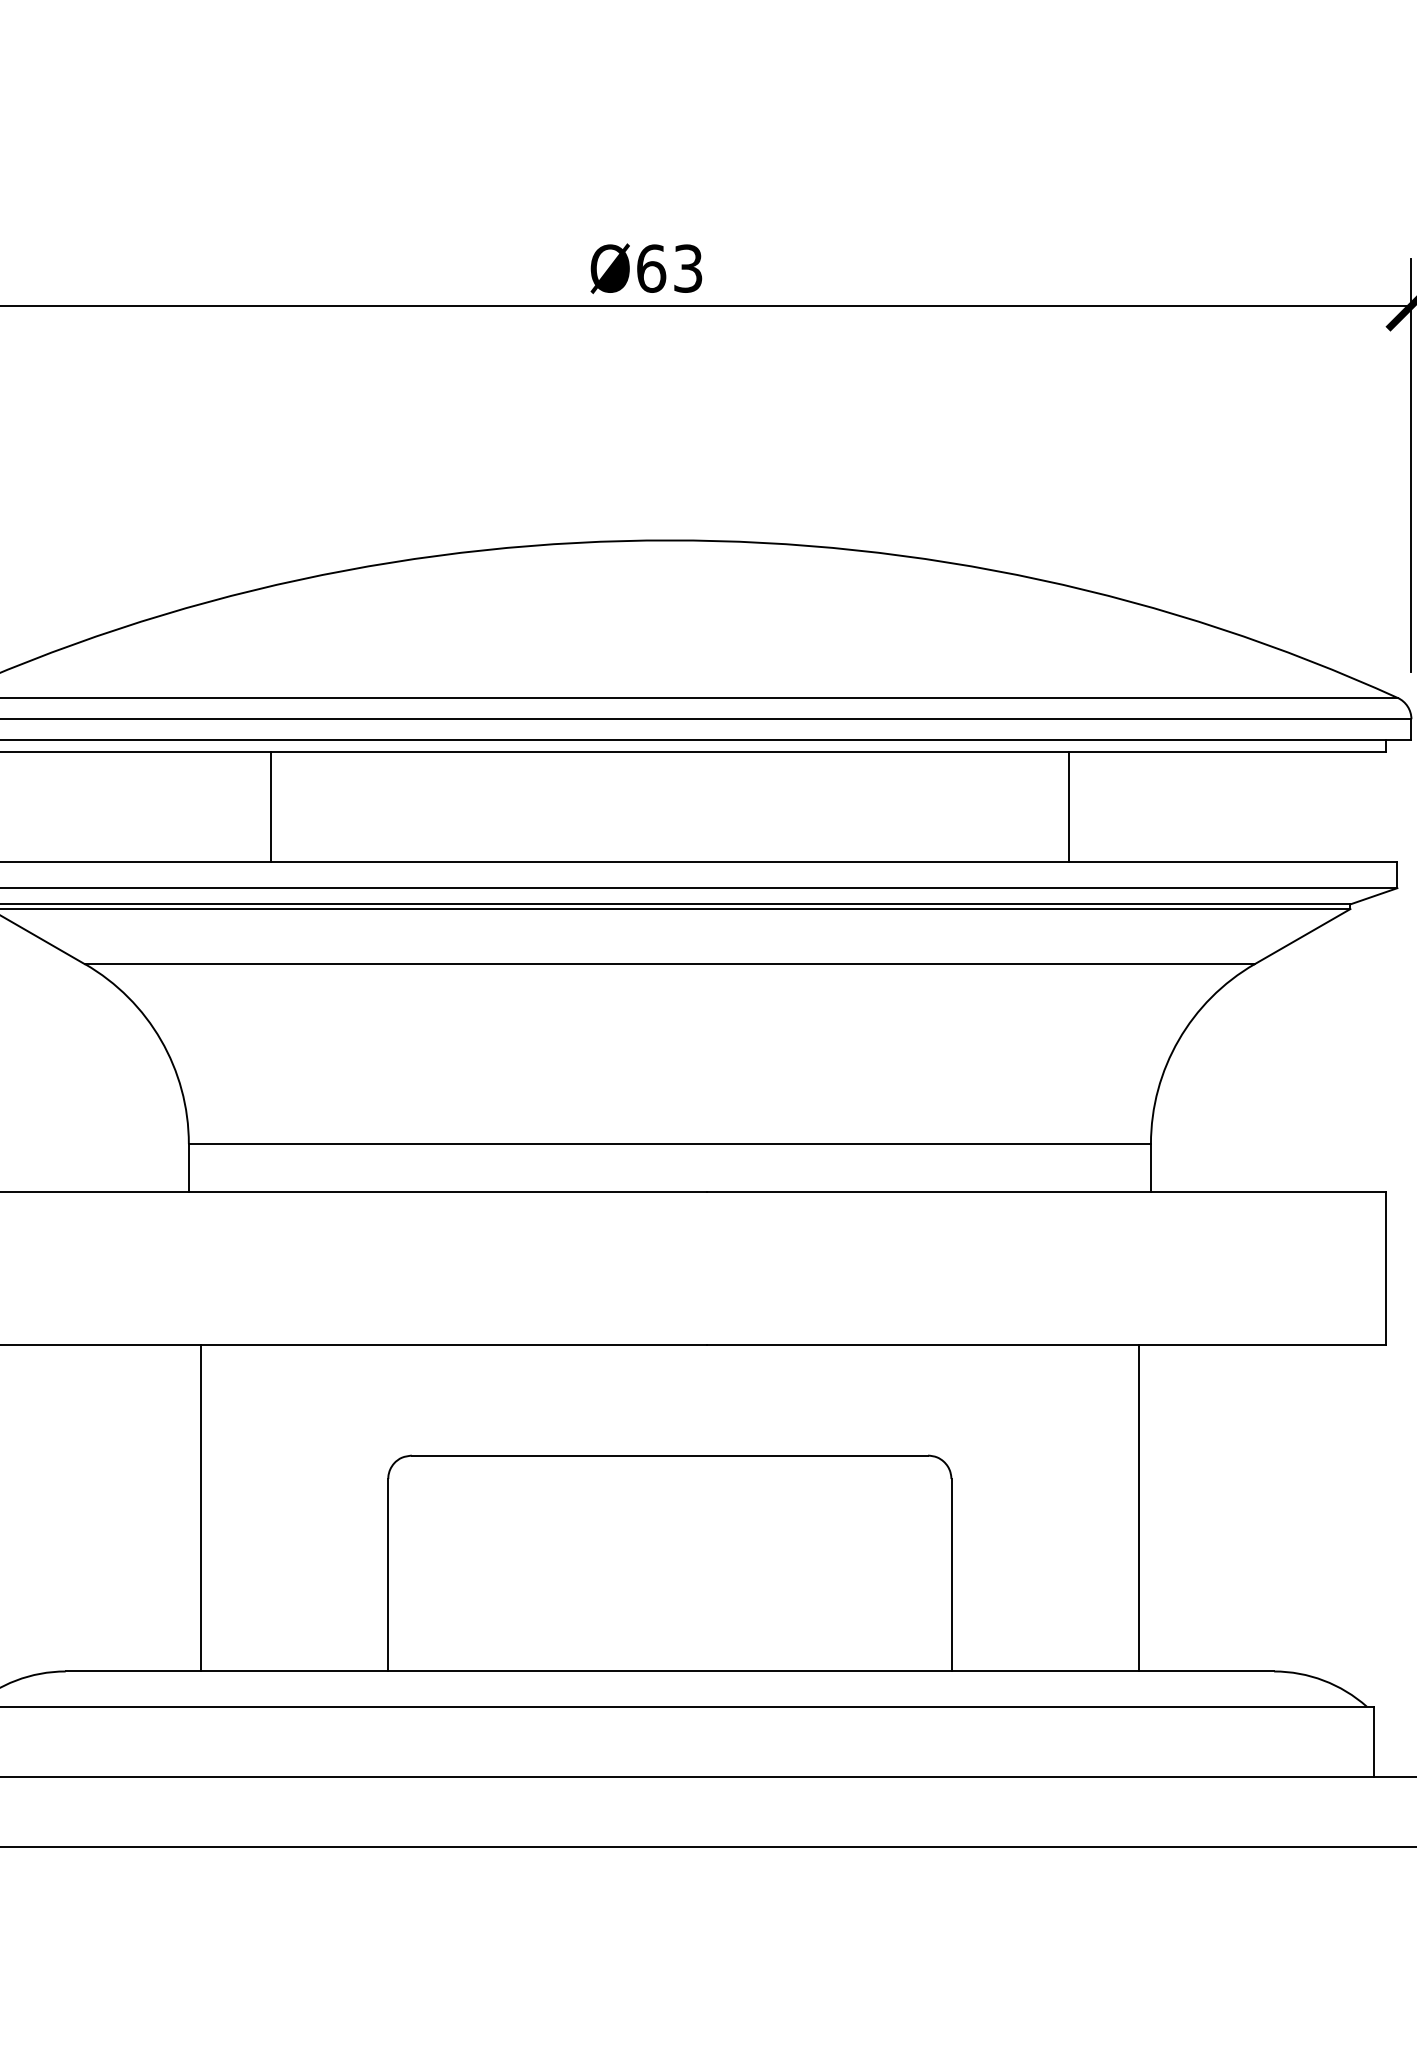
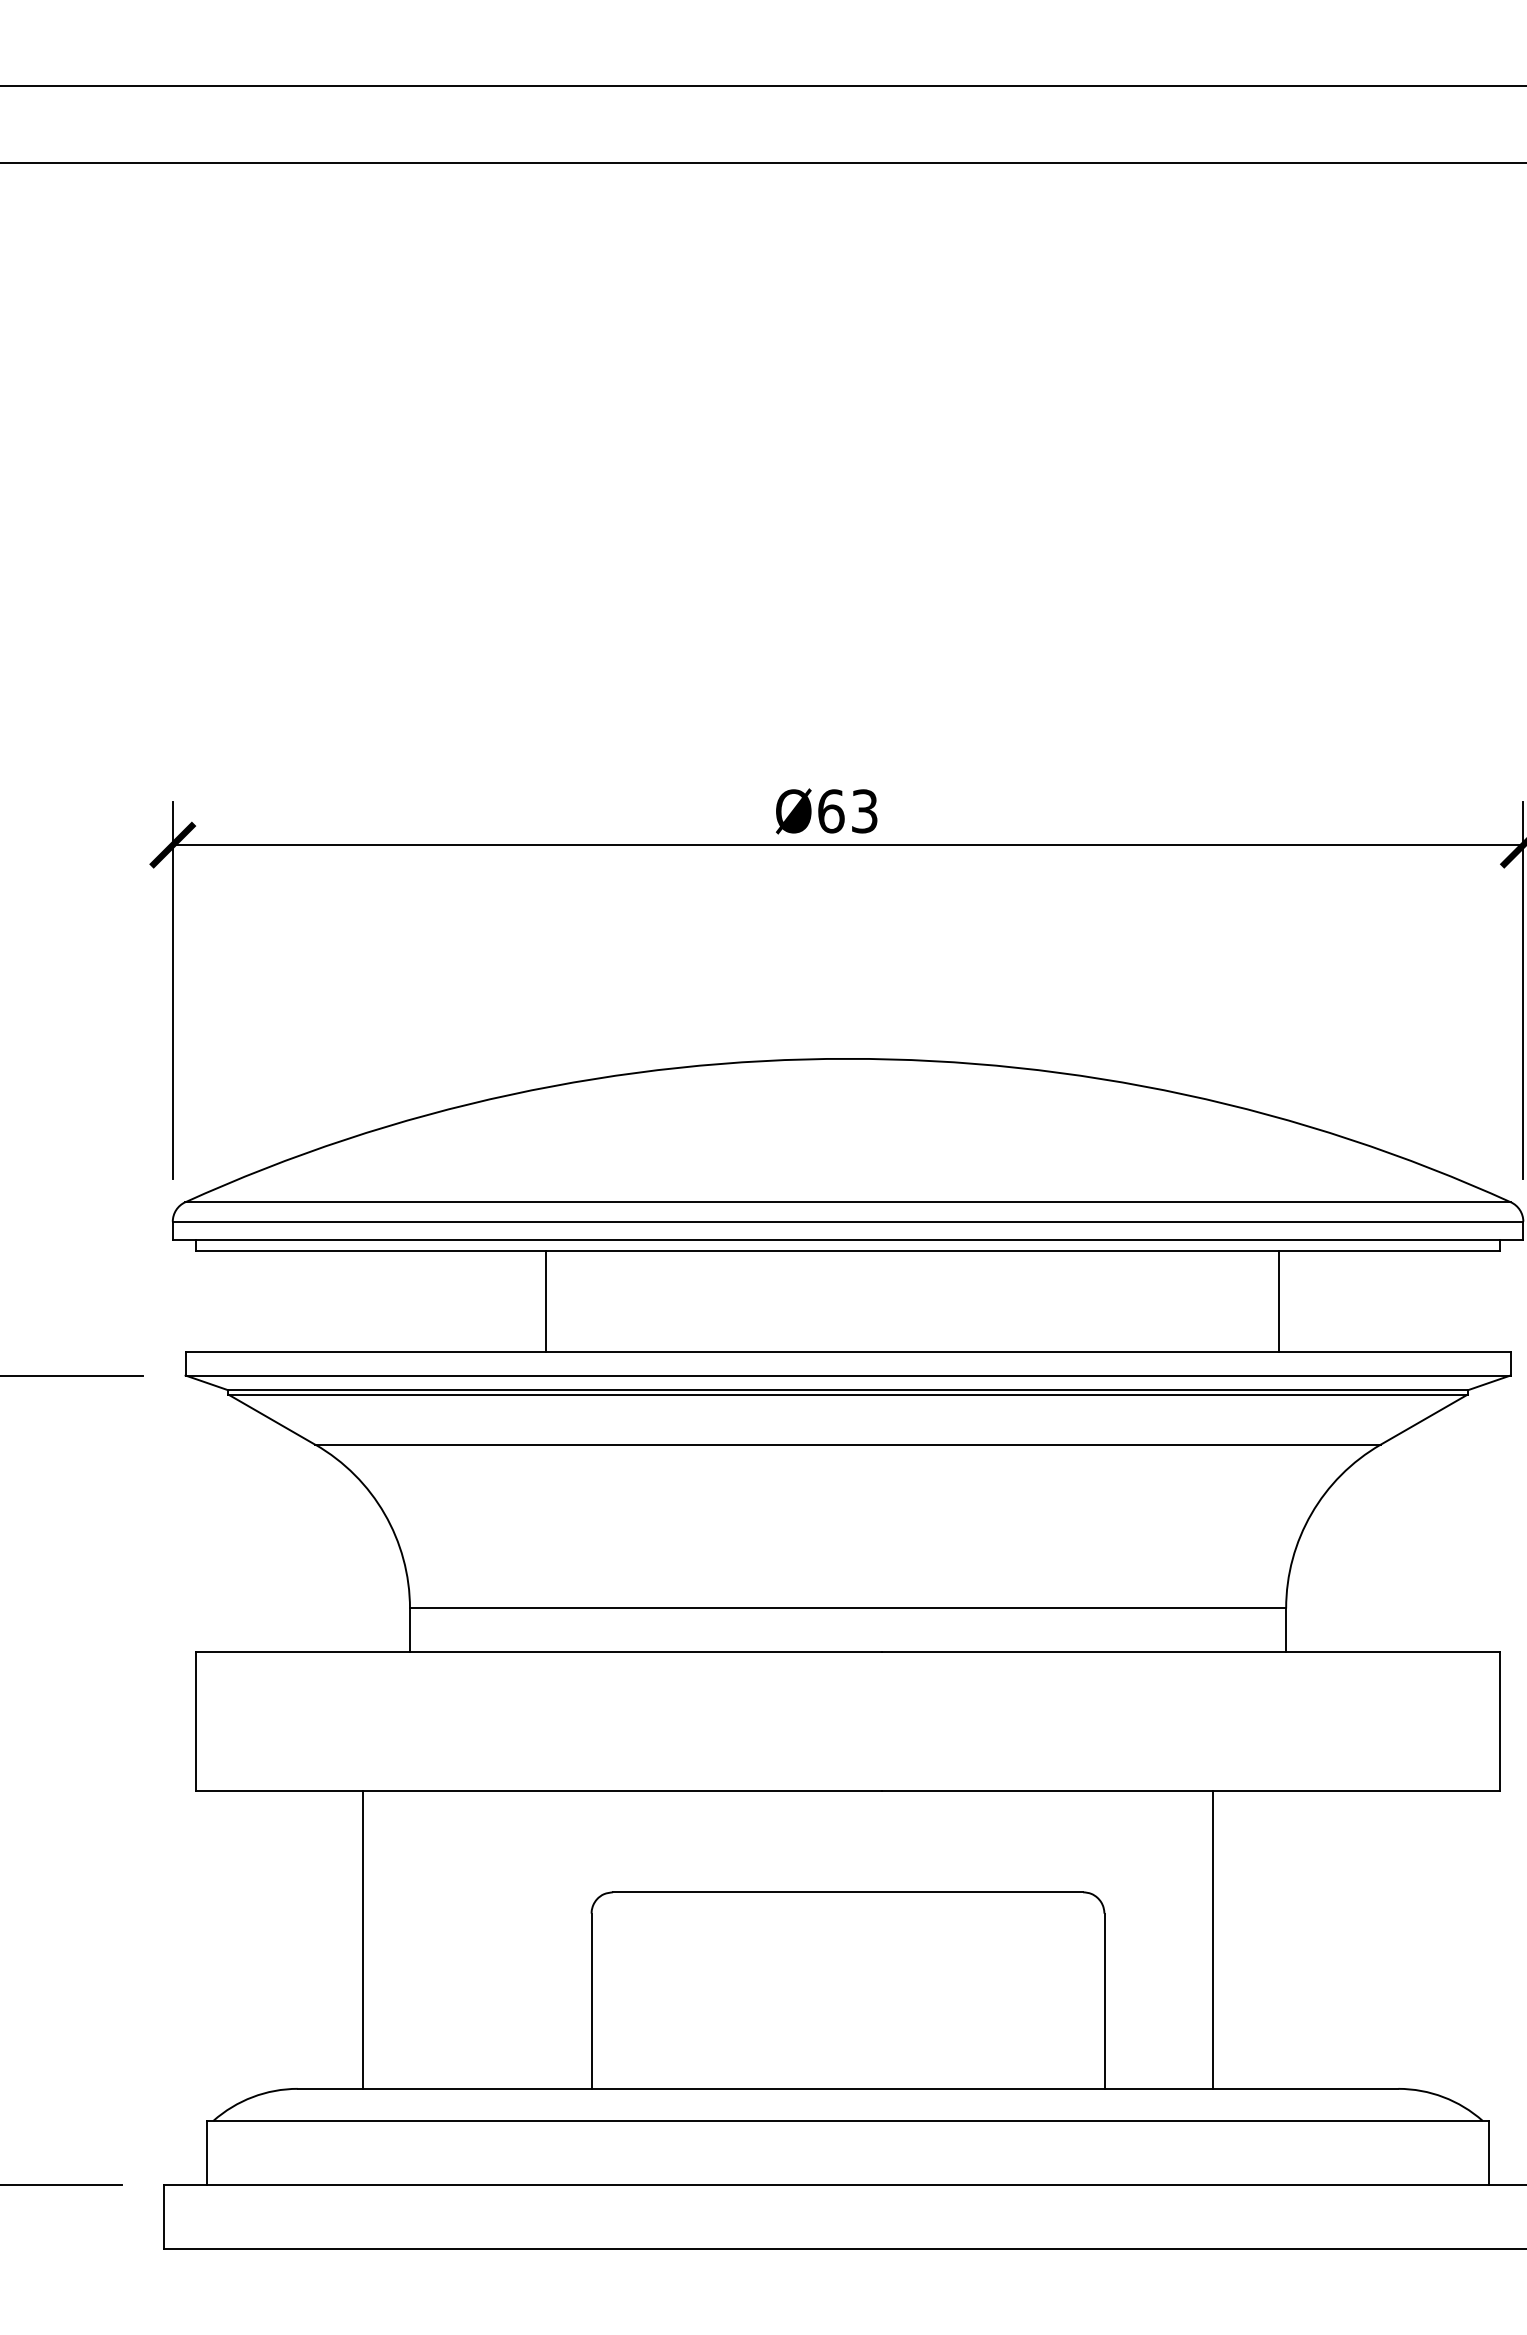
line: (270, 806) -> (545, 1301), moved
line: (1068, 806) -> (1279, 1301), moved
line: (200, 1507) -> (362, 1939), moved
line: (1139, 1507) -> (1213, 1939), moved

